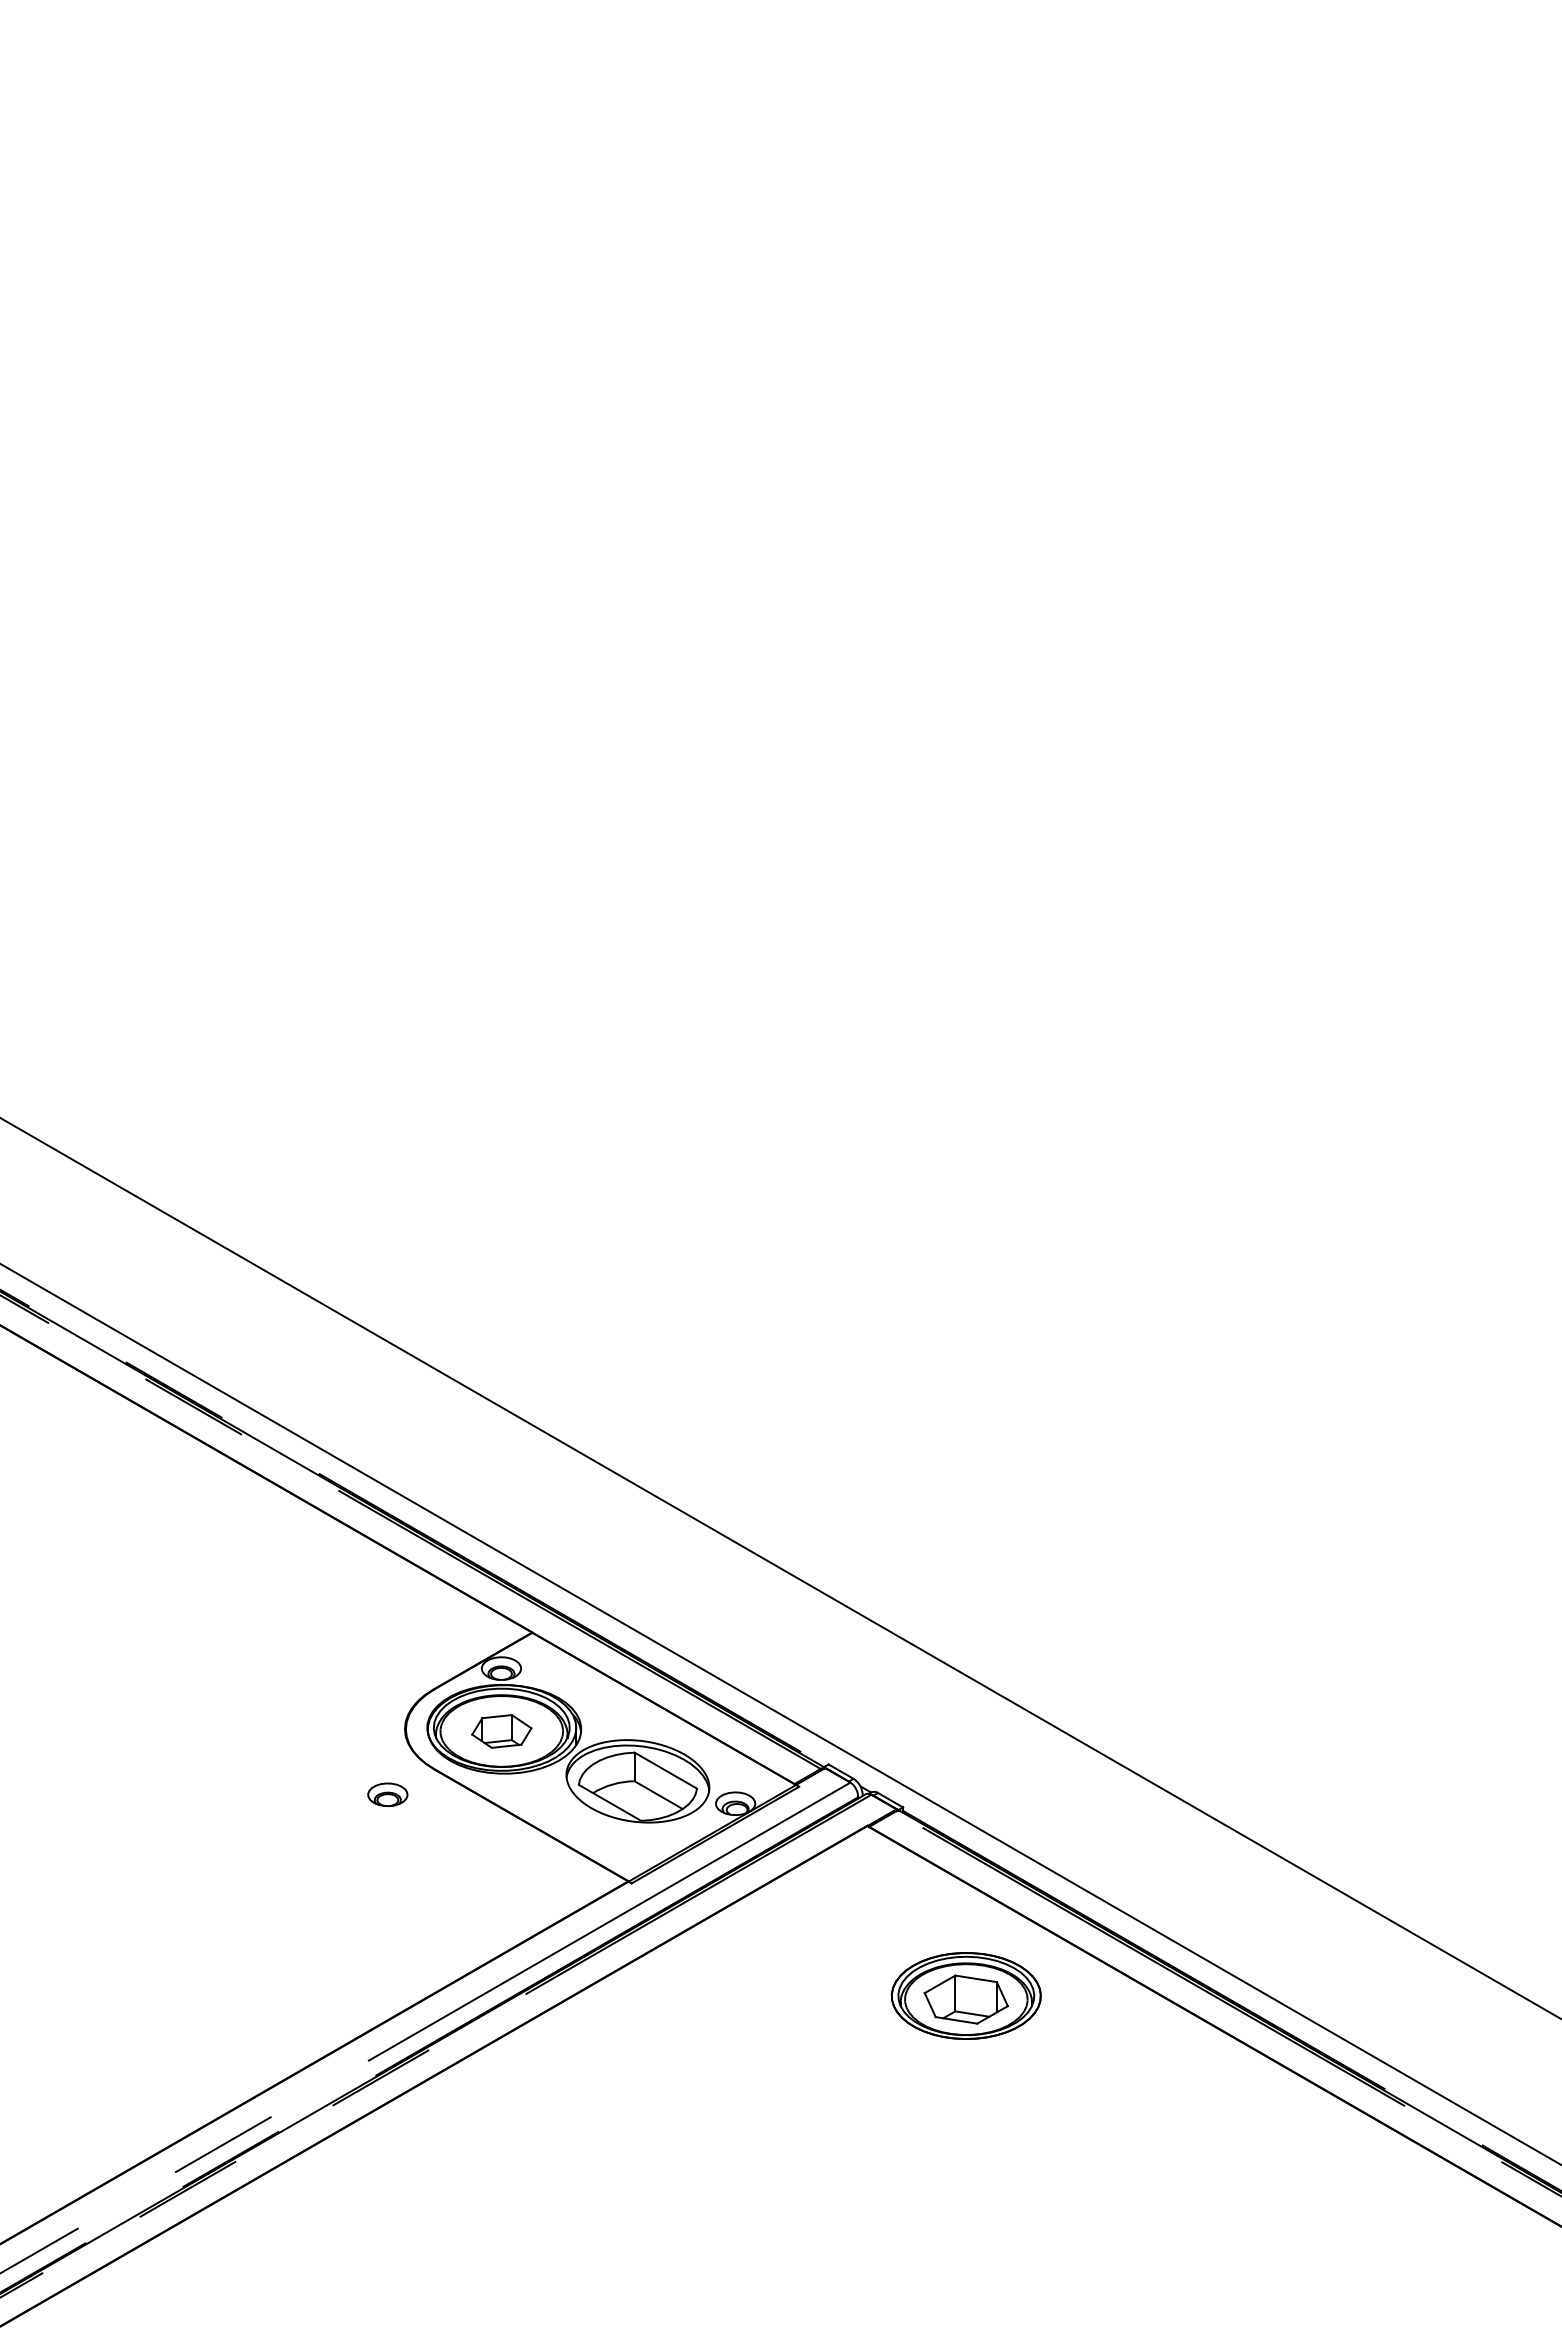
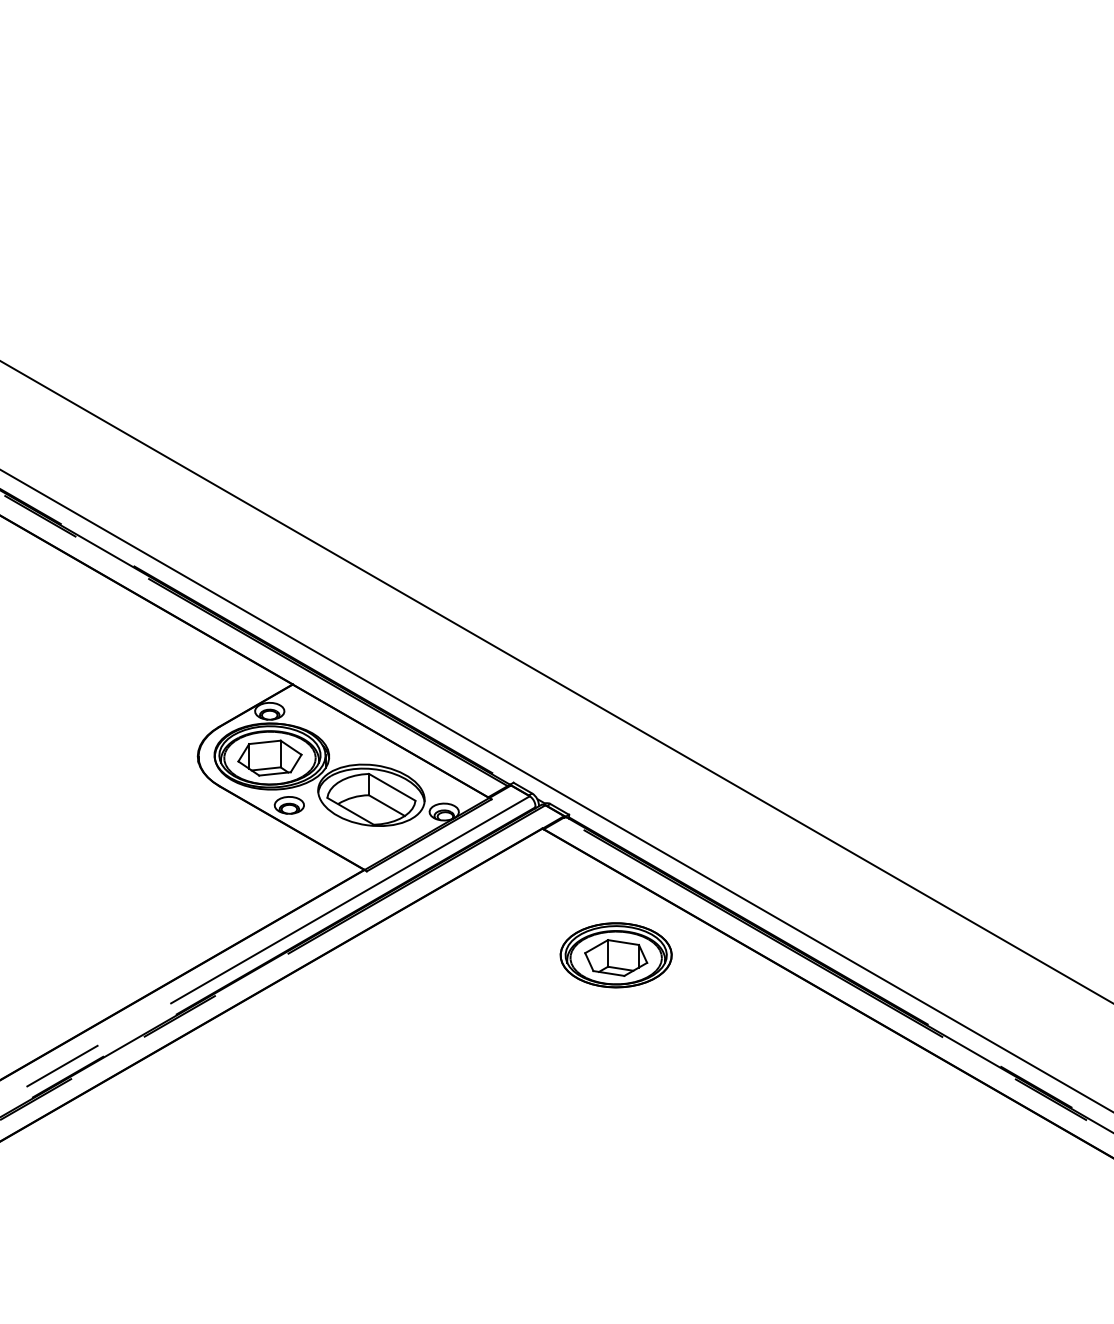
part: (501, 1731) -> (269, 758), size x1.43
part: (387, 1794) -> (289, 805), moved

